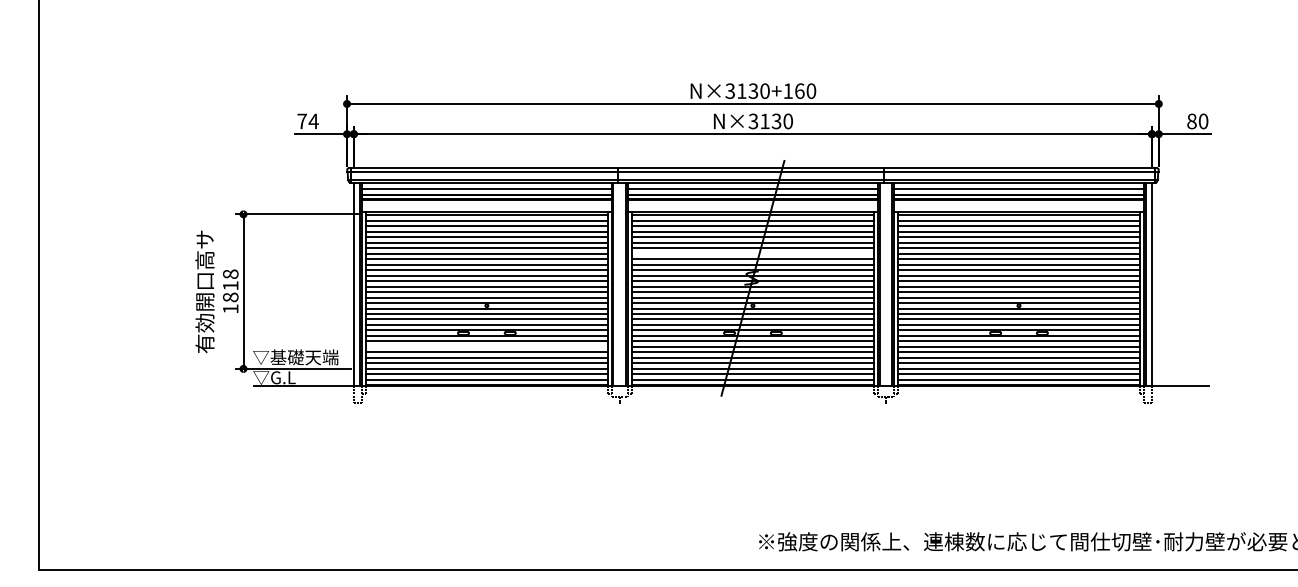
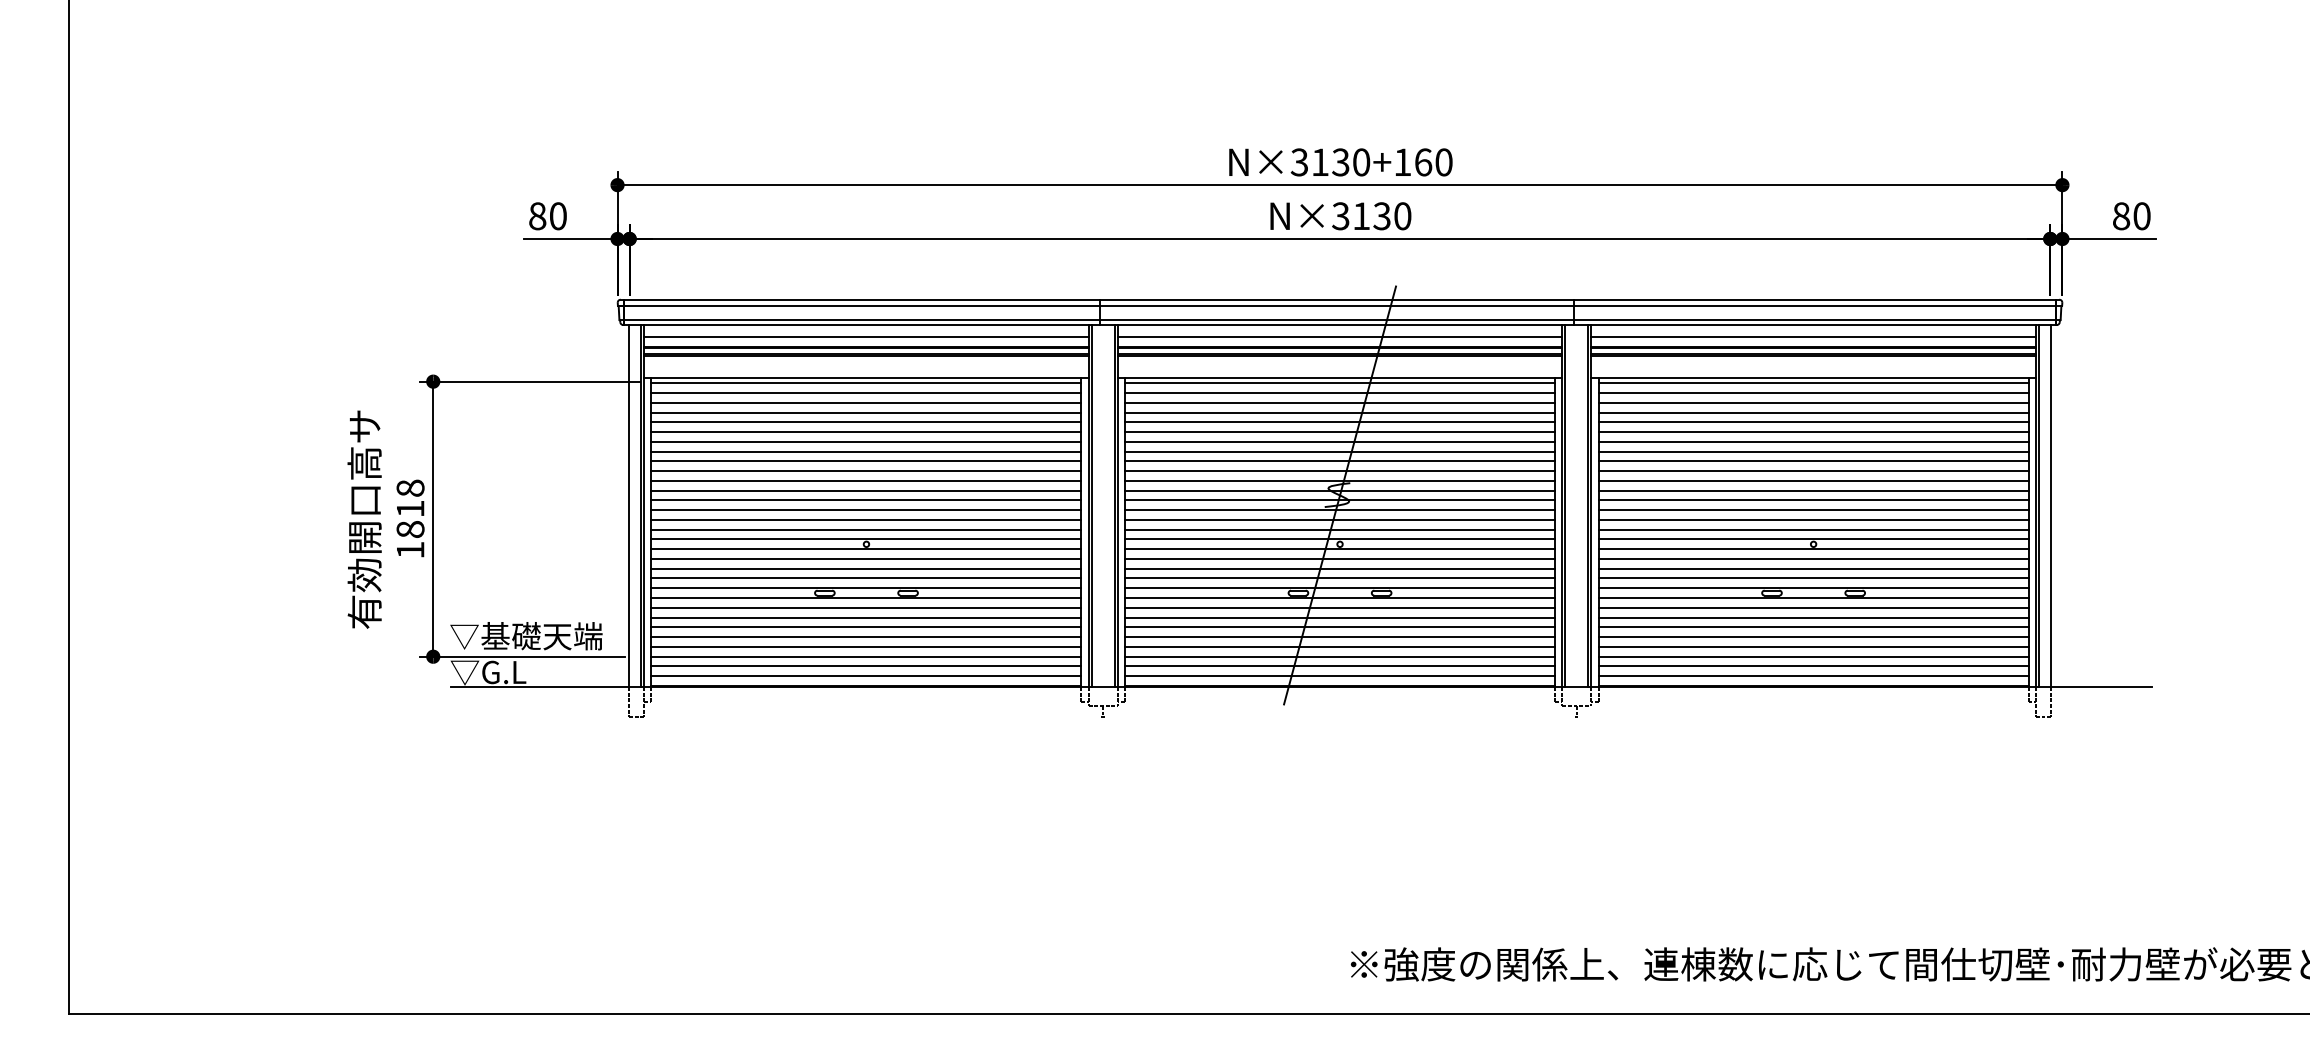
text: (307, 121) -> (547, 216), 74 -> 80
line: (752, 253) -> (1339, 451), added
line: (486, 346) -> (865, 616), added

